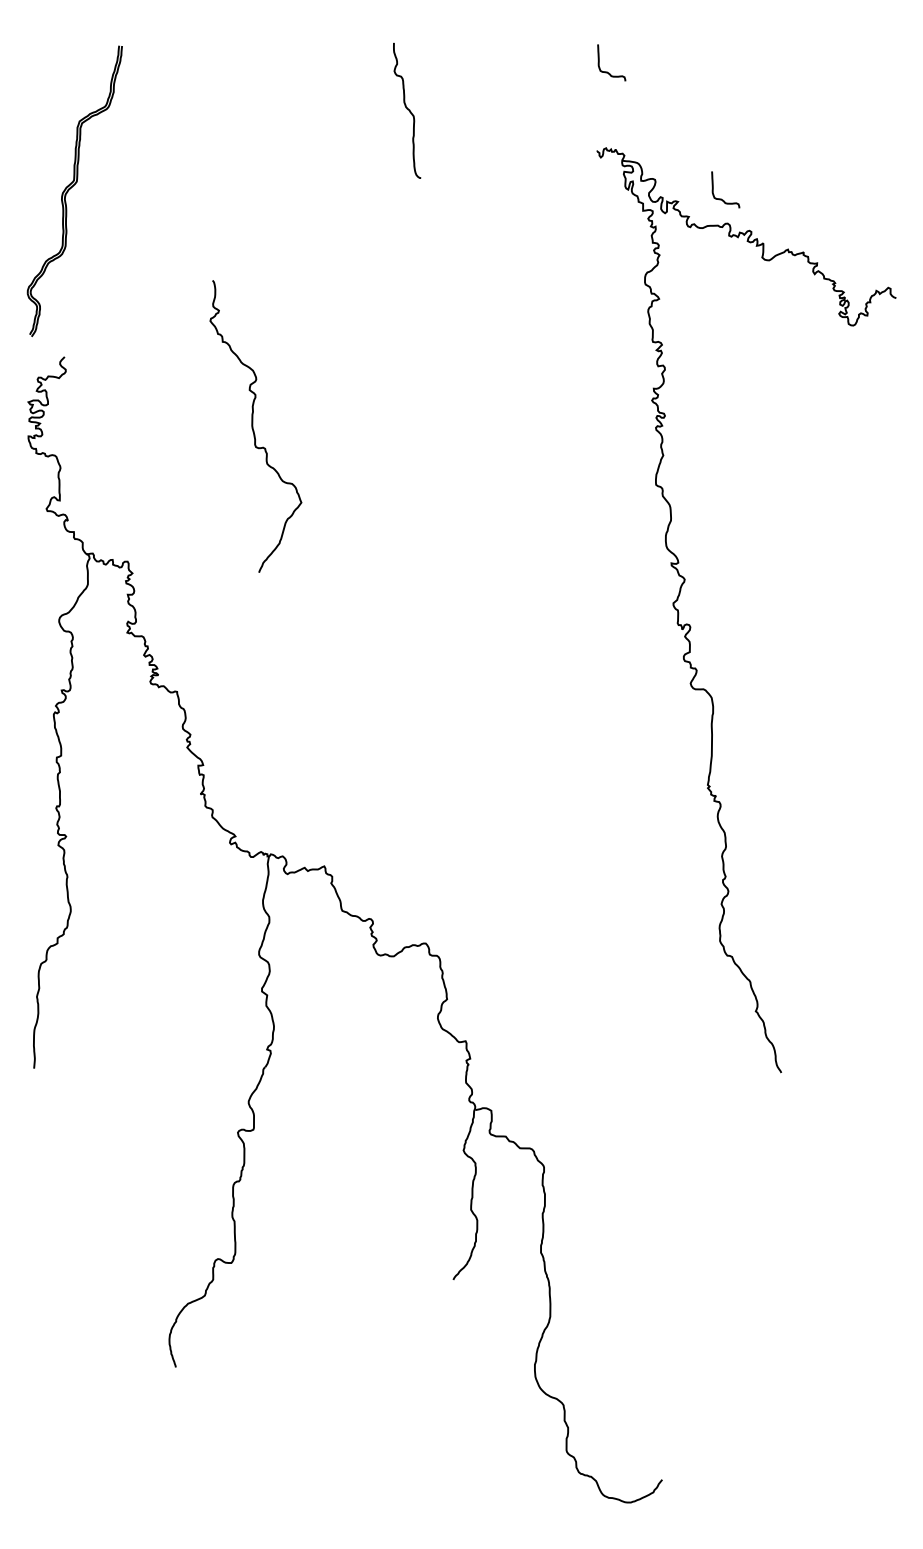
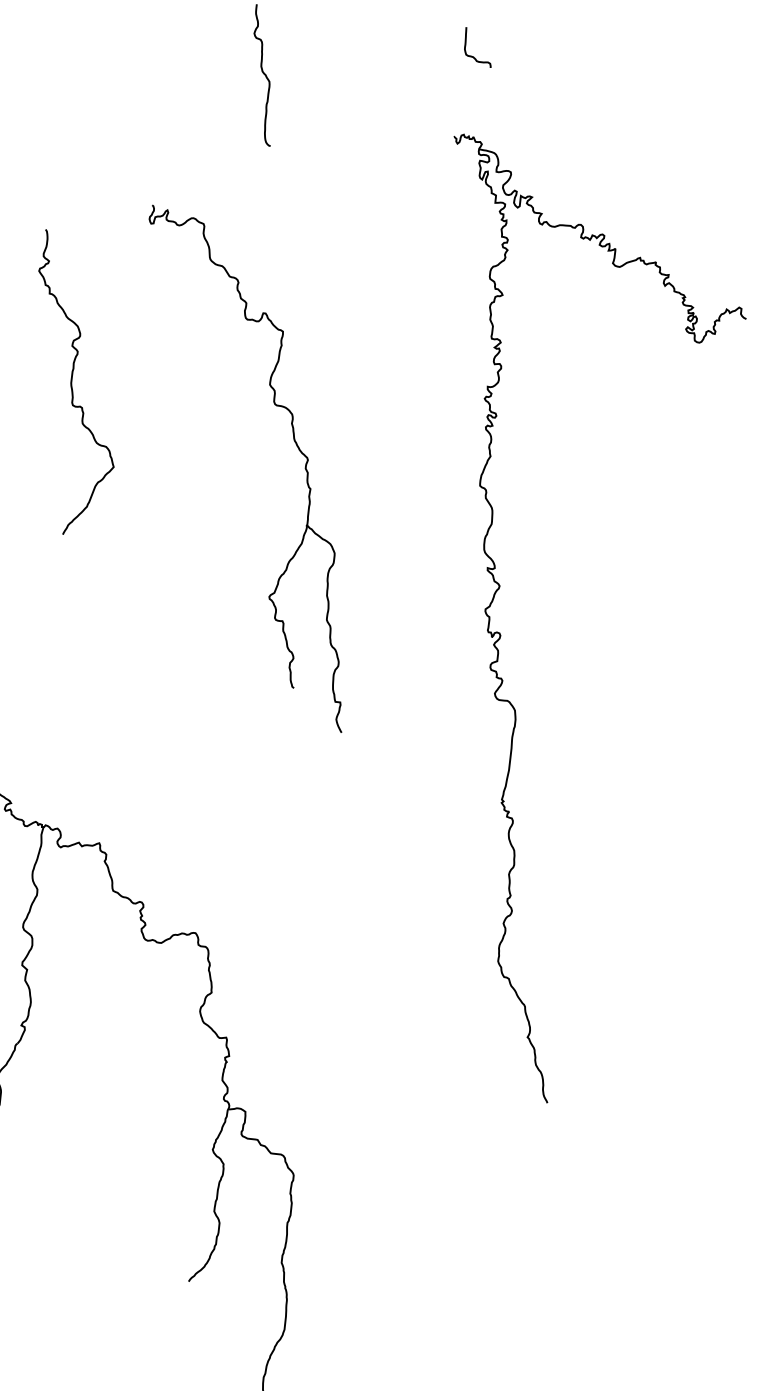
curve: (721, 198) -> (577, 198), removed
part: (472, 460) -> (293, 441), added

